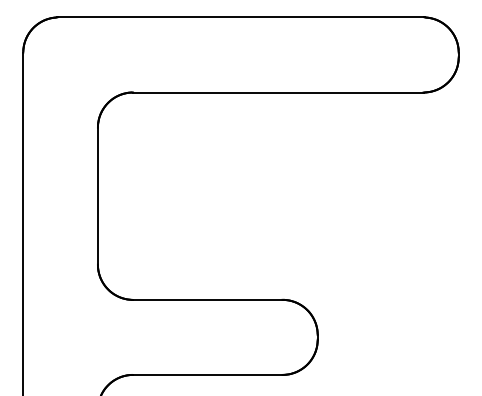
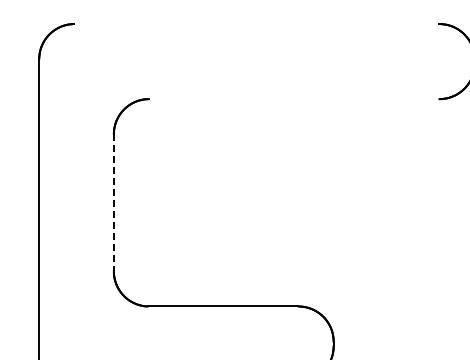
line: (240, 17) -> (256, 24), removed
line: (278, 92) -> (294, 99), removed
line: (97, 196) -> (113, 203), solid -> dashed

